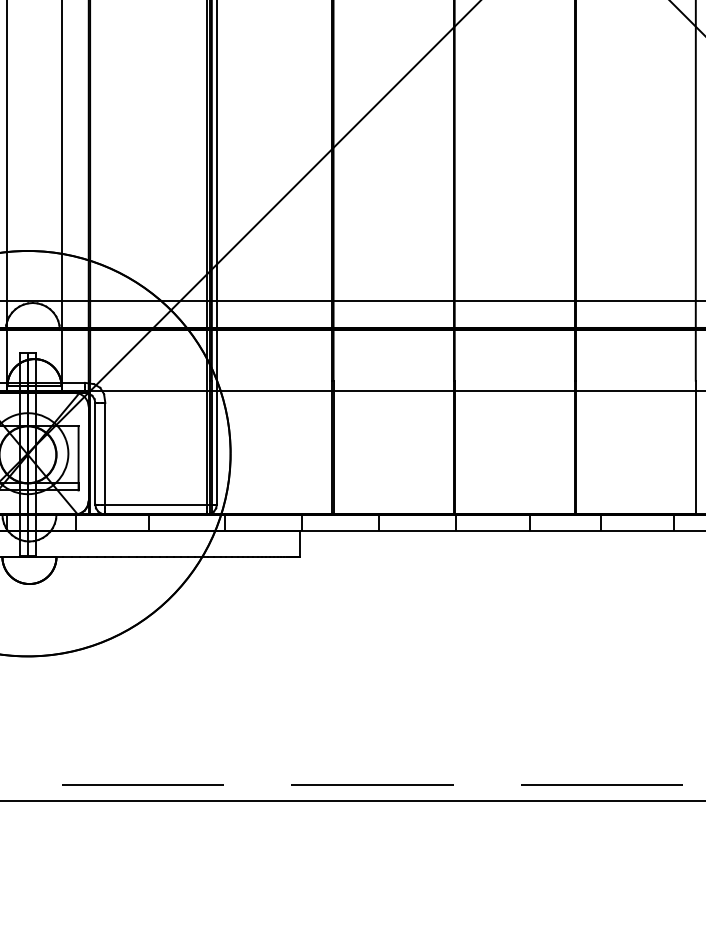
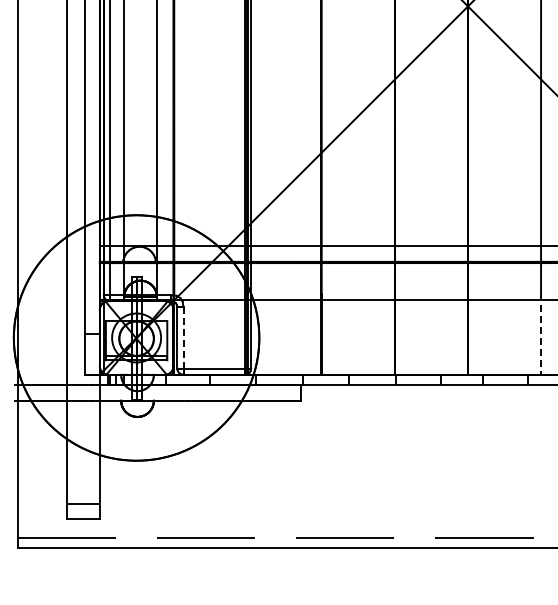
line: (696, 447) -> (541, 334), solid -> dashed
line: (105, 454) -> (183, 338), solid -> dashed

